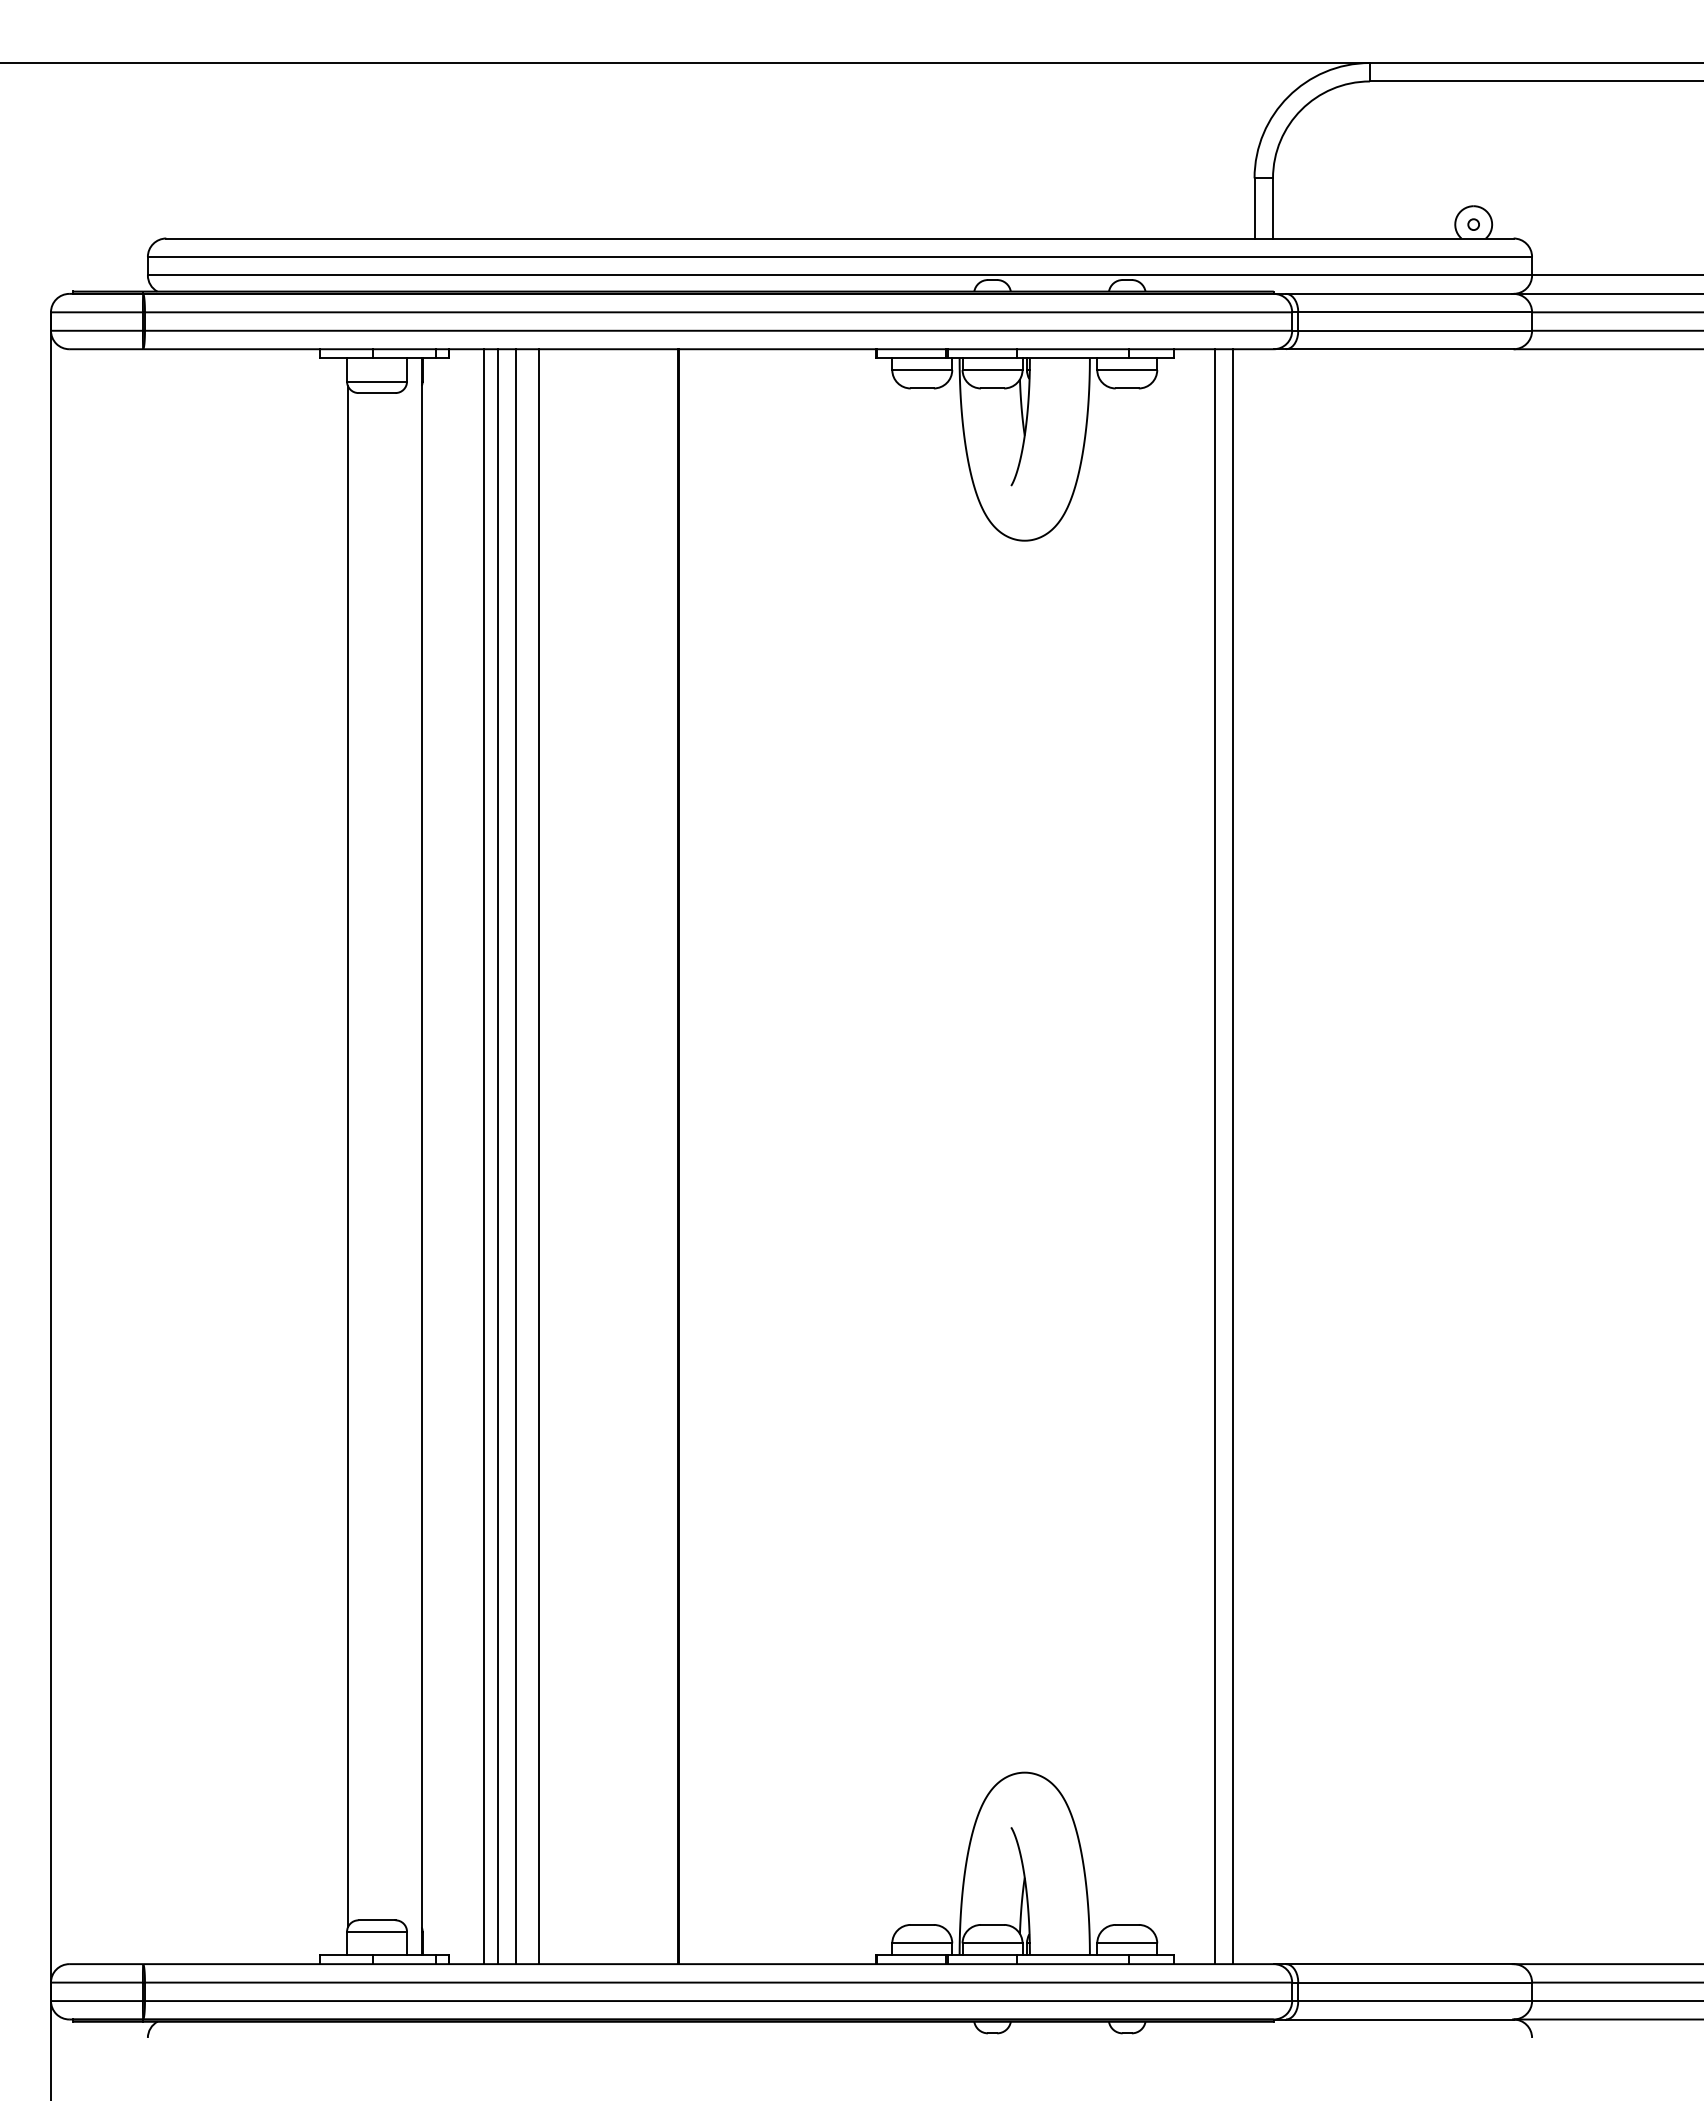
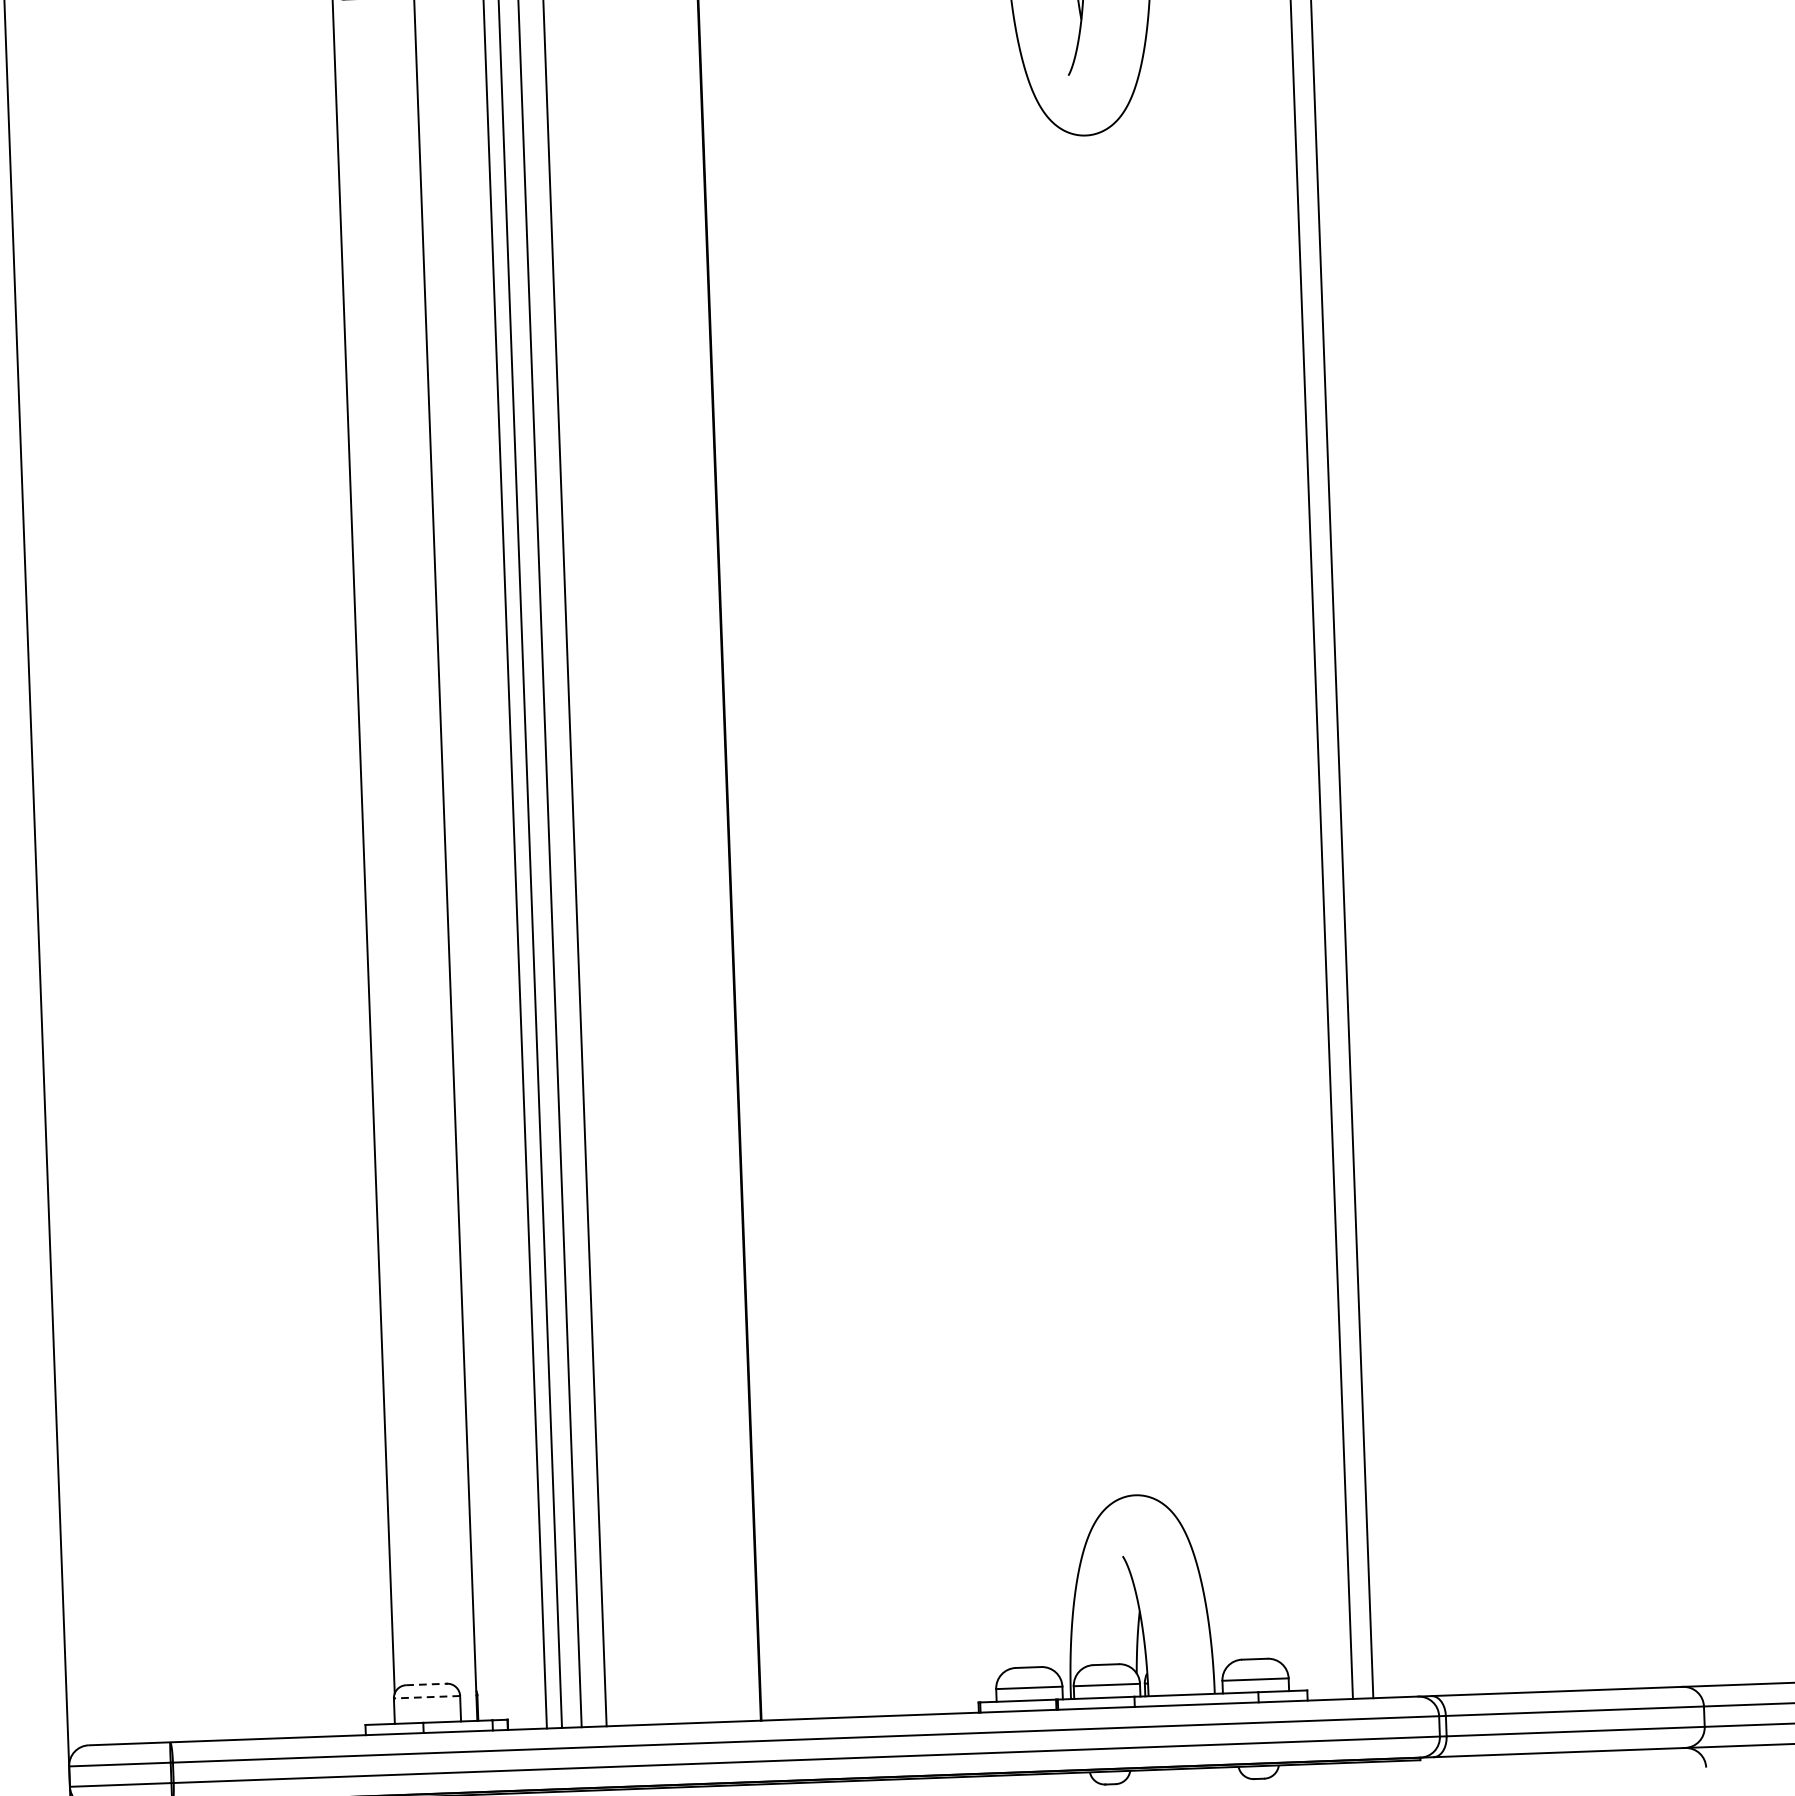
line: (377, 1920) -> (427, 1684), solid -> dashed
line: (377, 1931) -> (427, 1696), solid -> dashed

